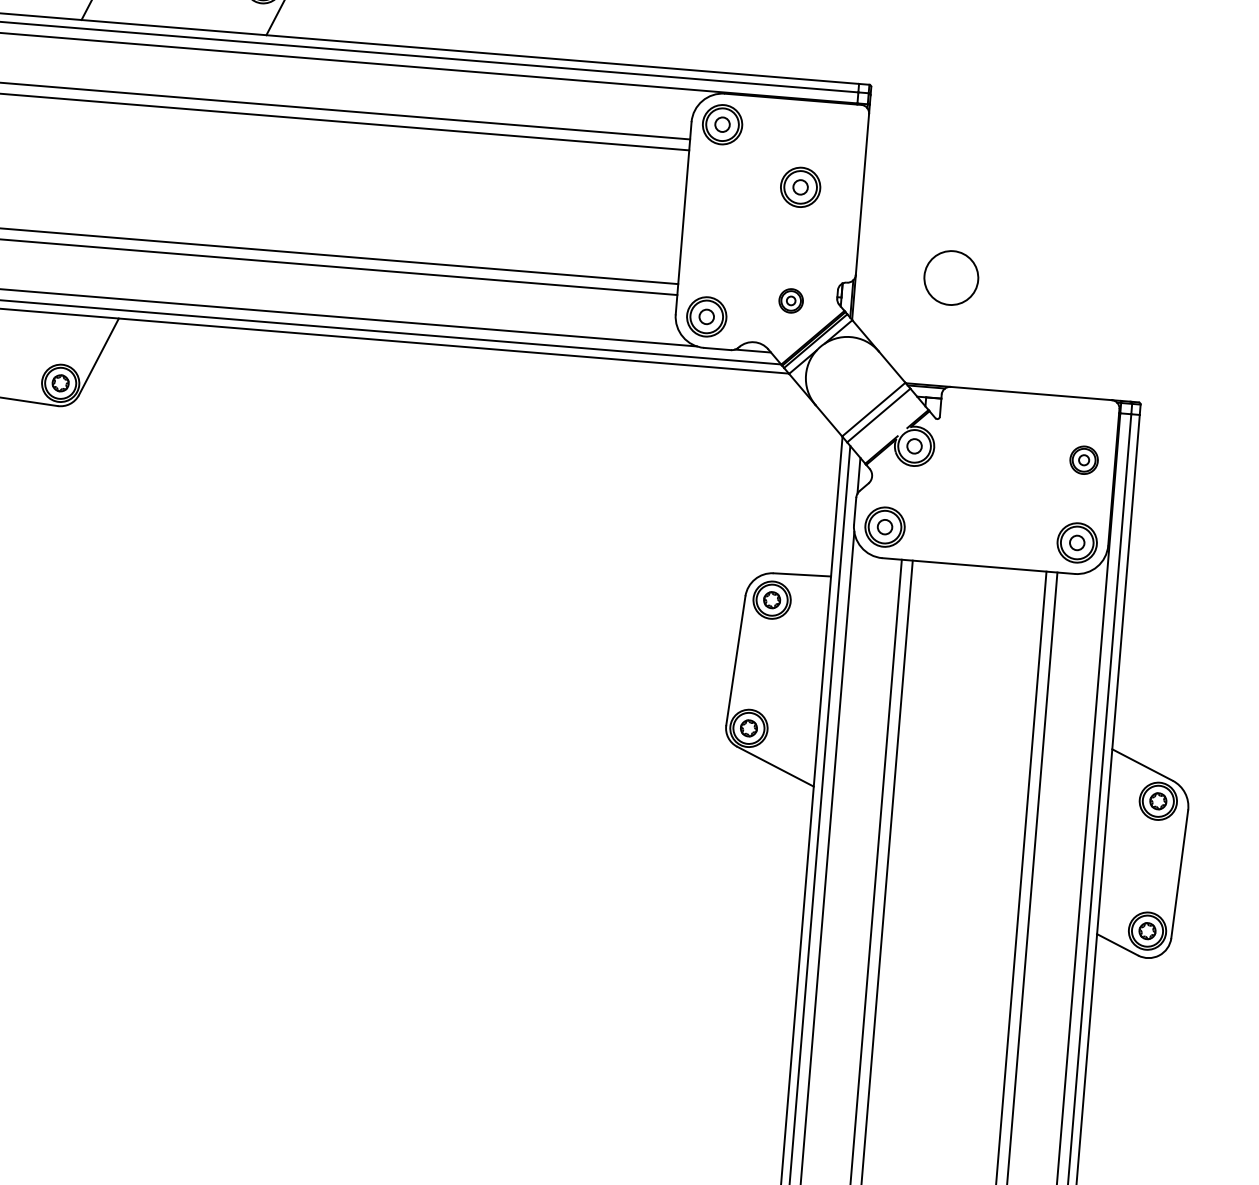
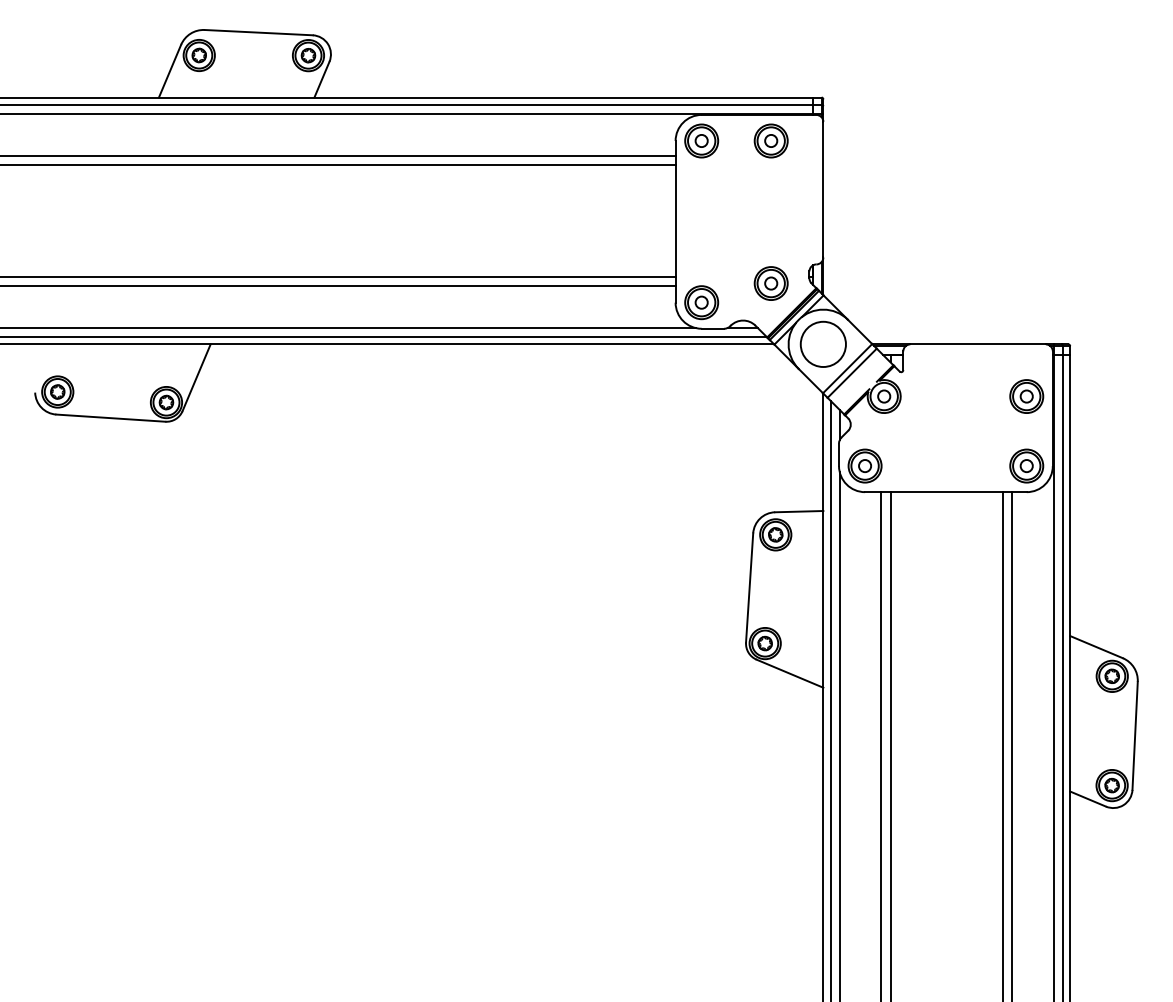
part: (799, 186) -> (770, 140), moved
circle: (950, 276) -> (822, 343), moved
part: (790, 300) -> (770, 283), size x1.67
part: (1083, 460) -> (1026, 396), size x1.43

